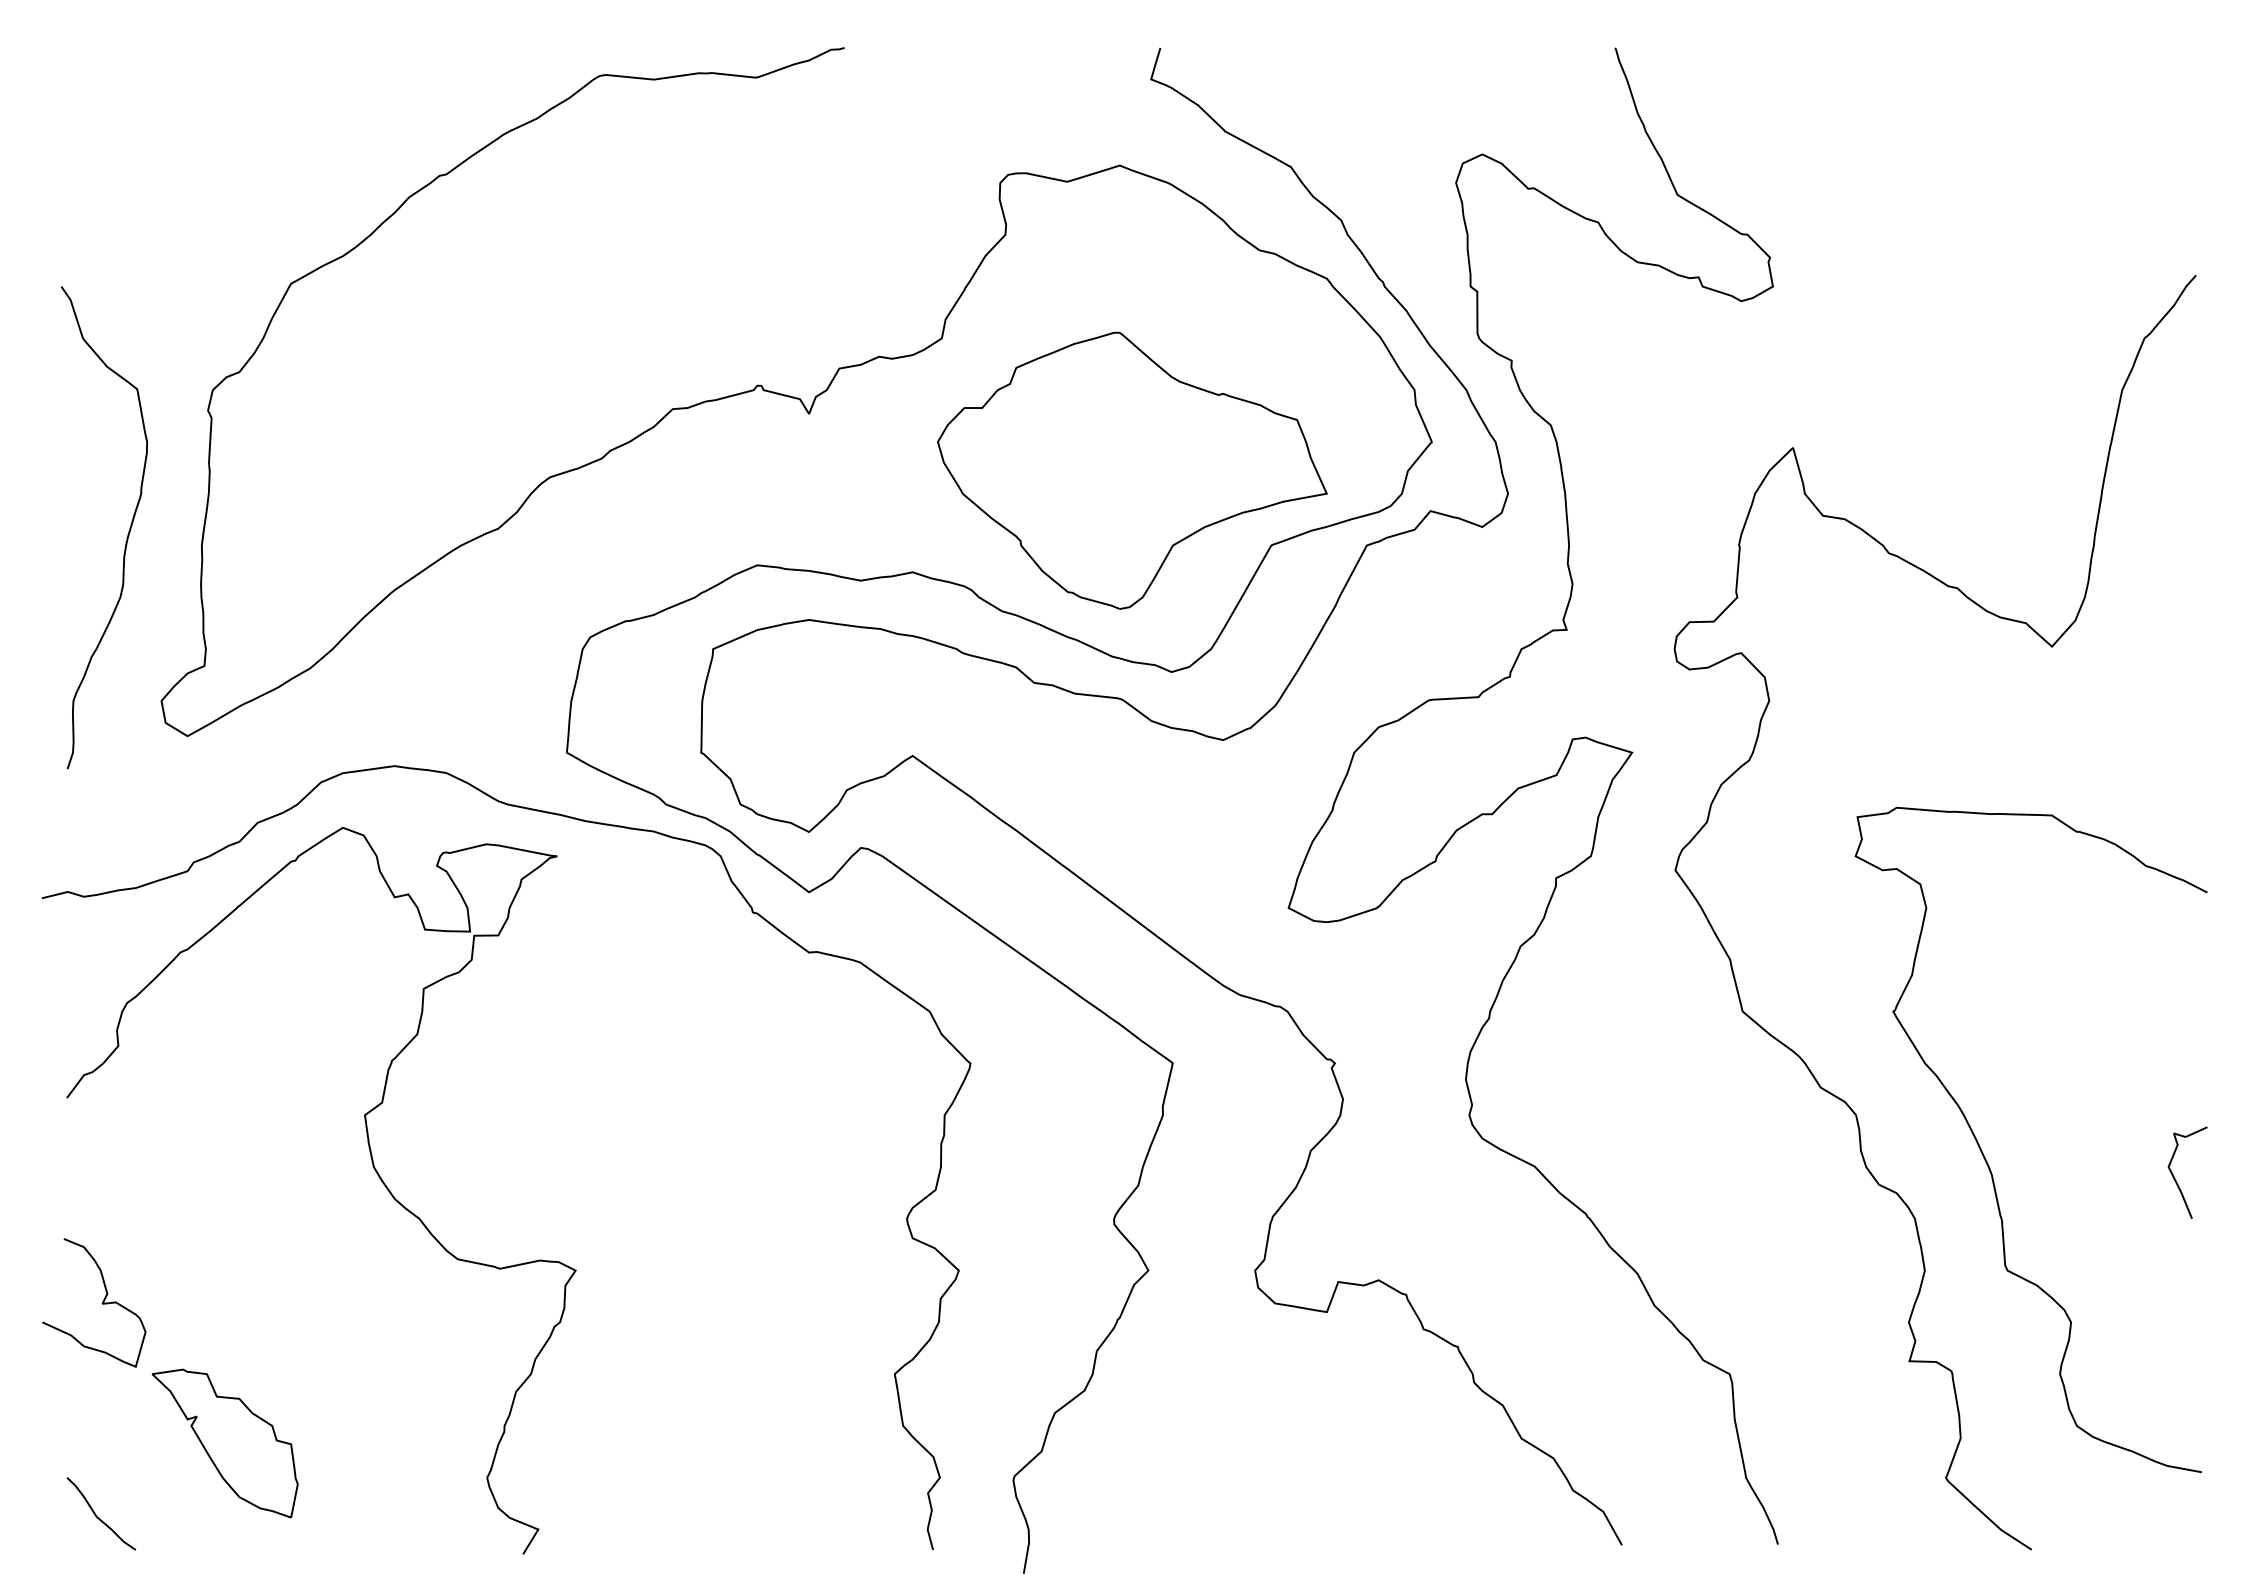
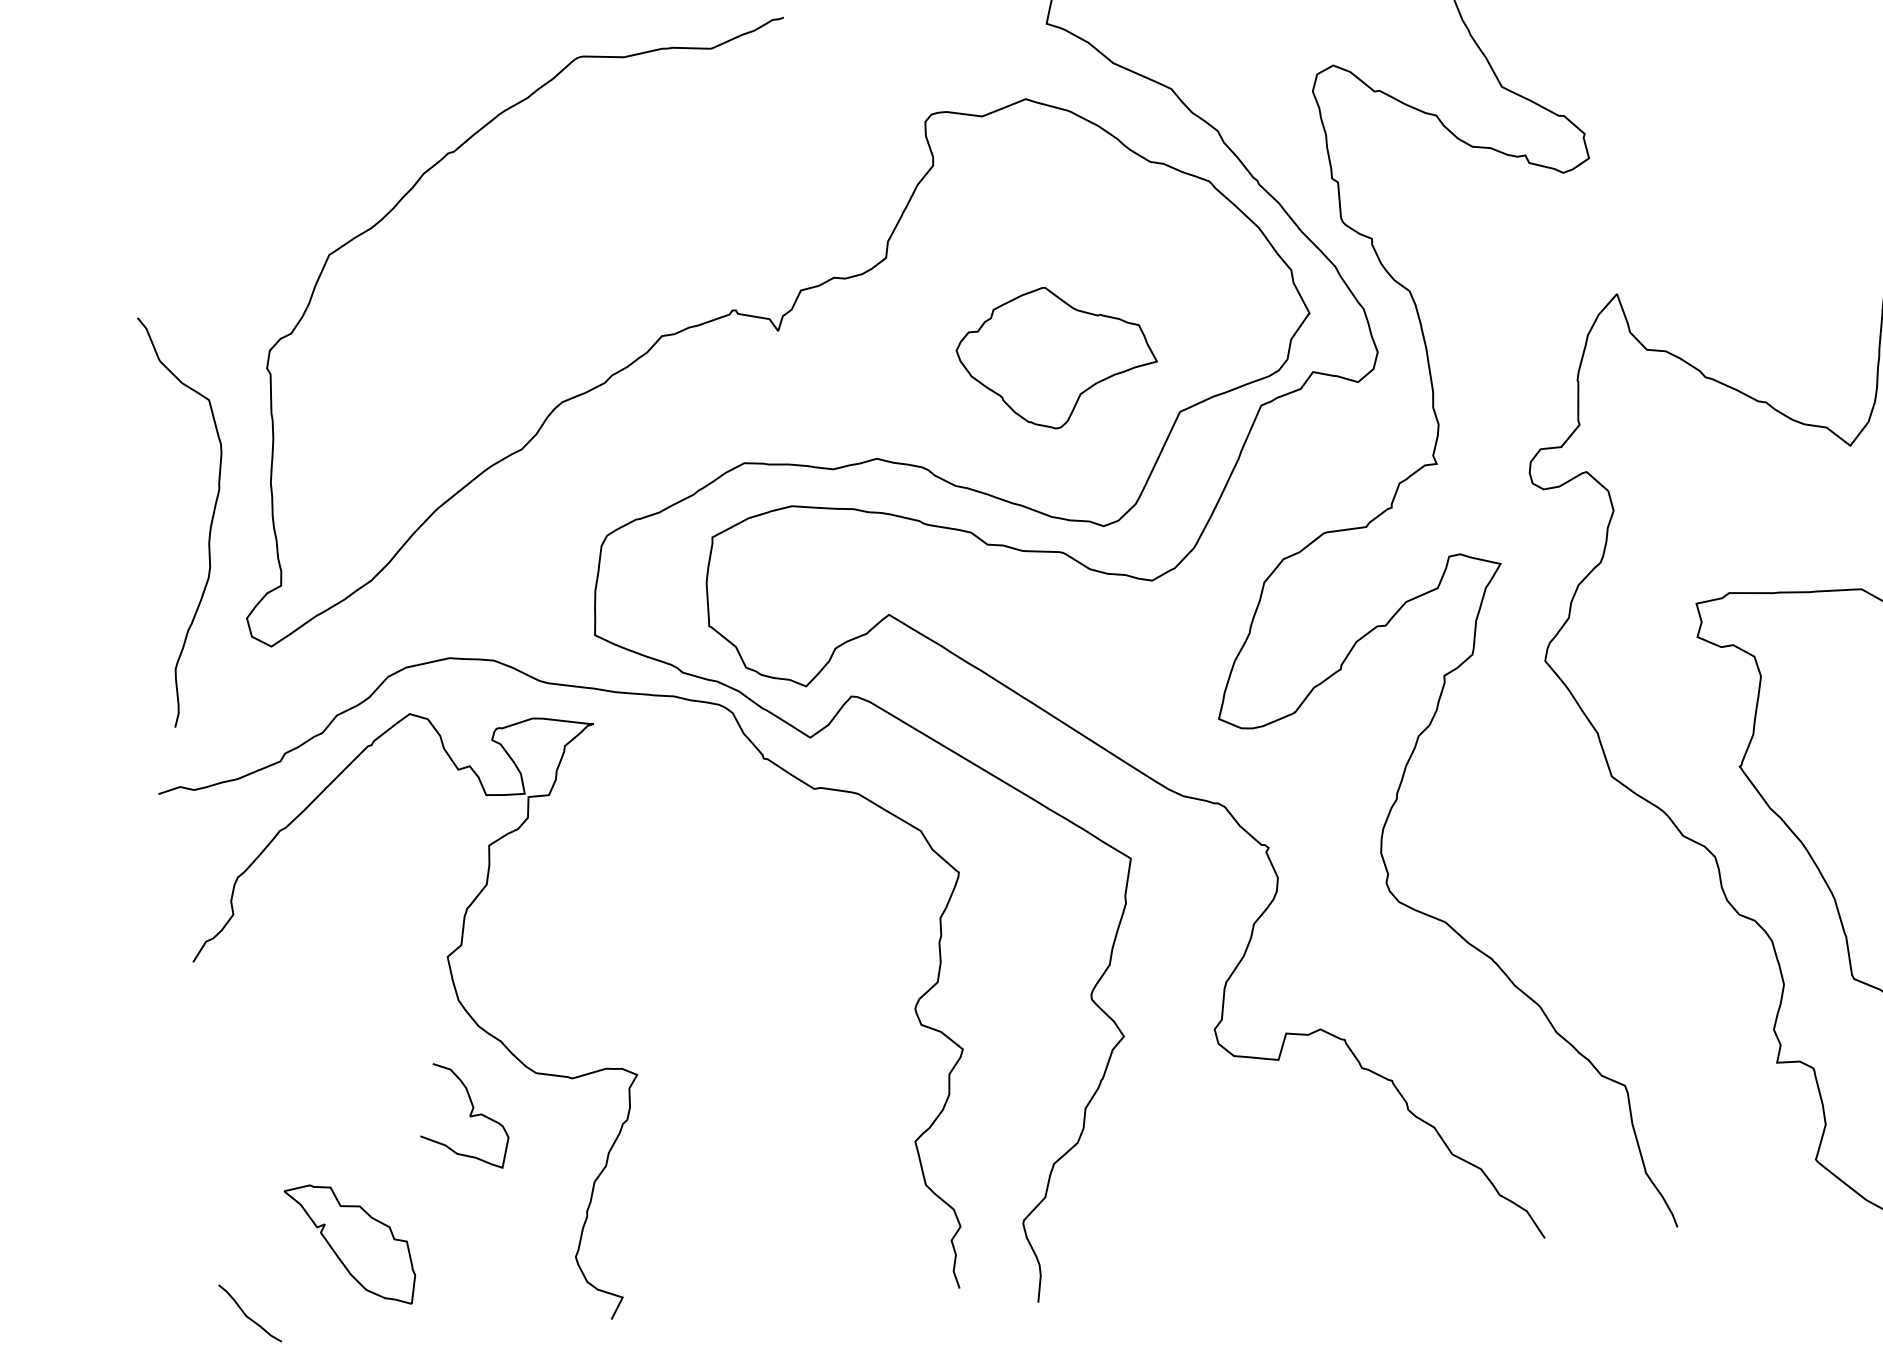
part: (1132, 470) -> (1056, 357), size x0.6
curve: (127, 534) -> (210, 524), moved
curve: (101, 1303) -> (469, 1116), moved

